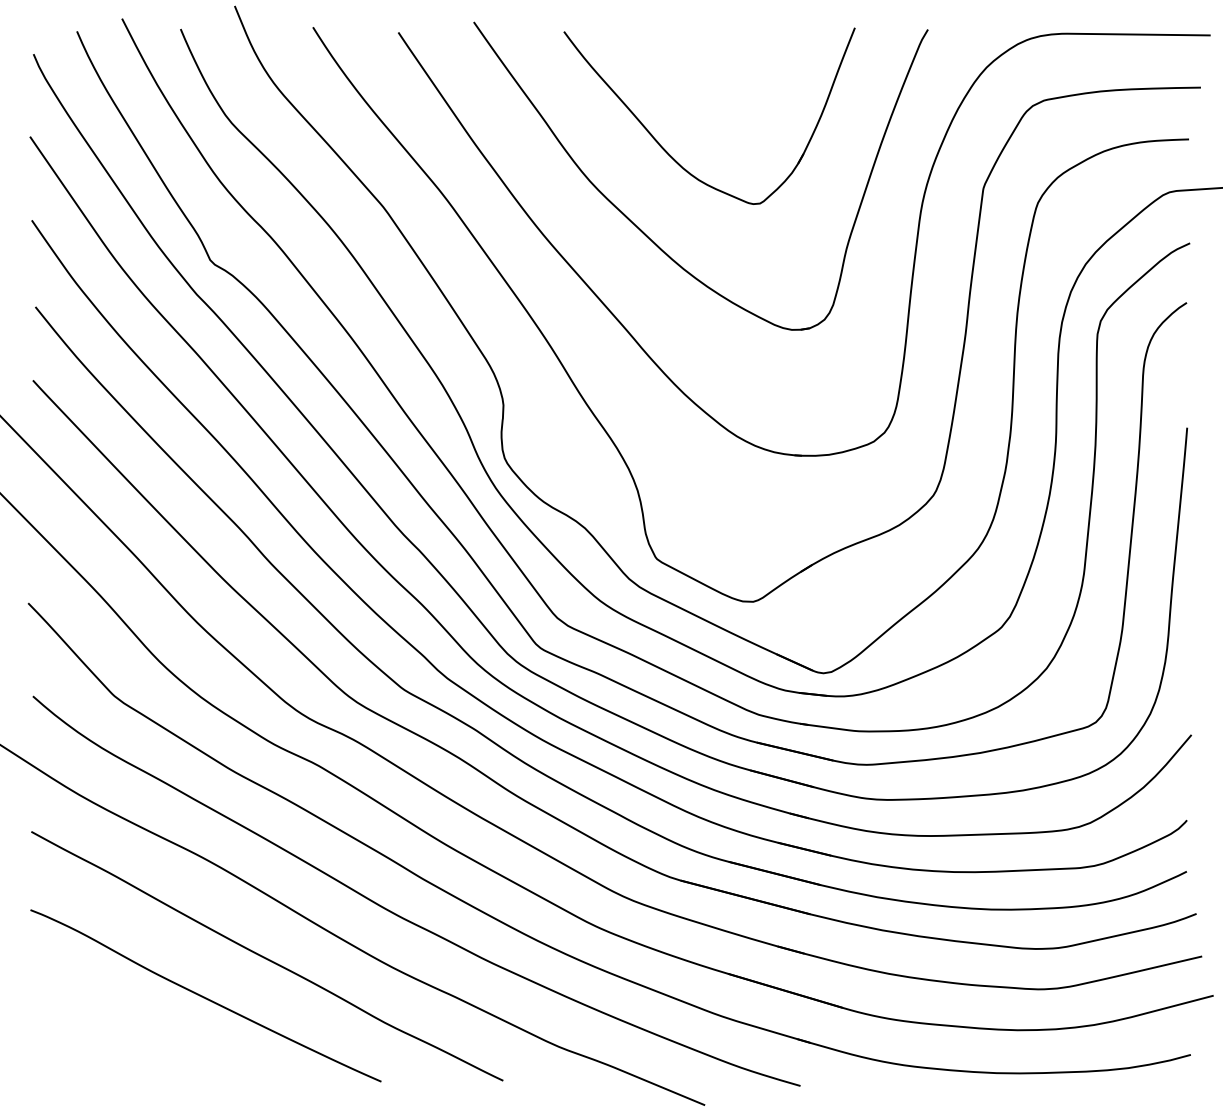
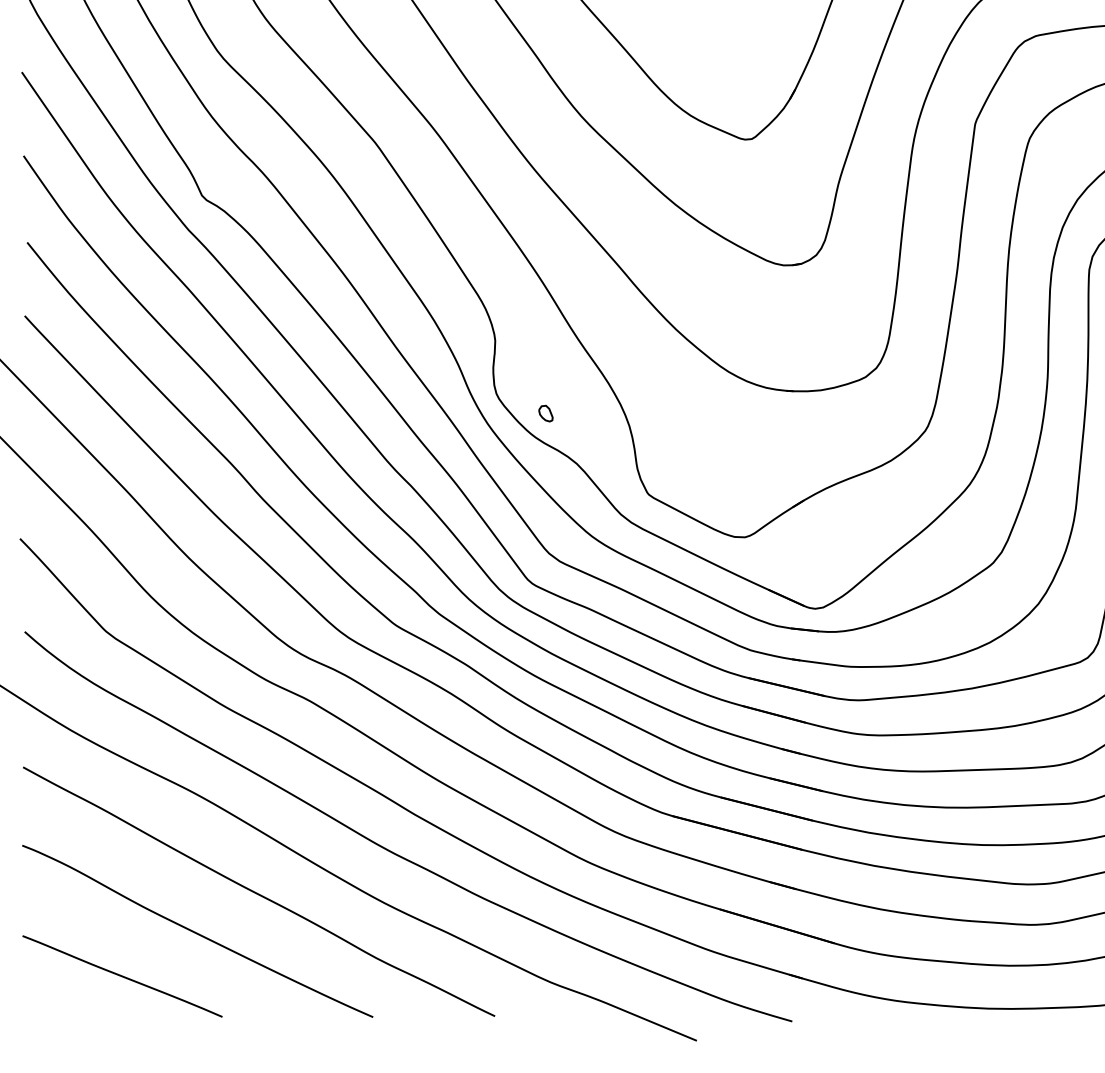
part: (553, 477) -> (545, 413), added
line: (130, 1040) -> (122, 976), added

